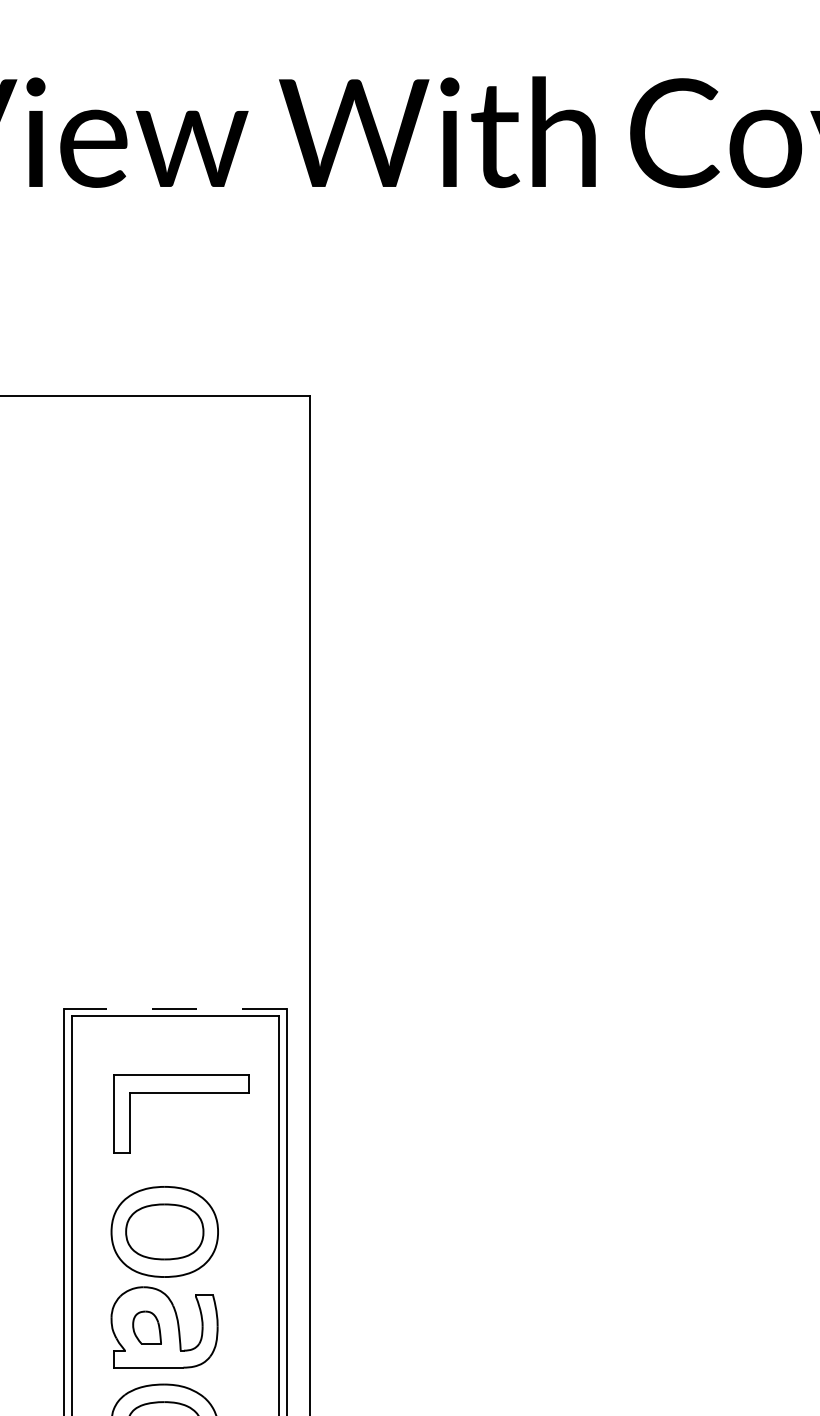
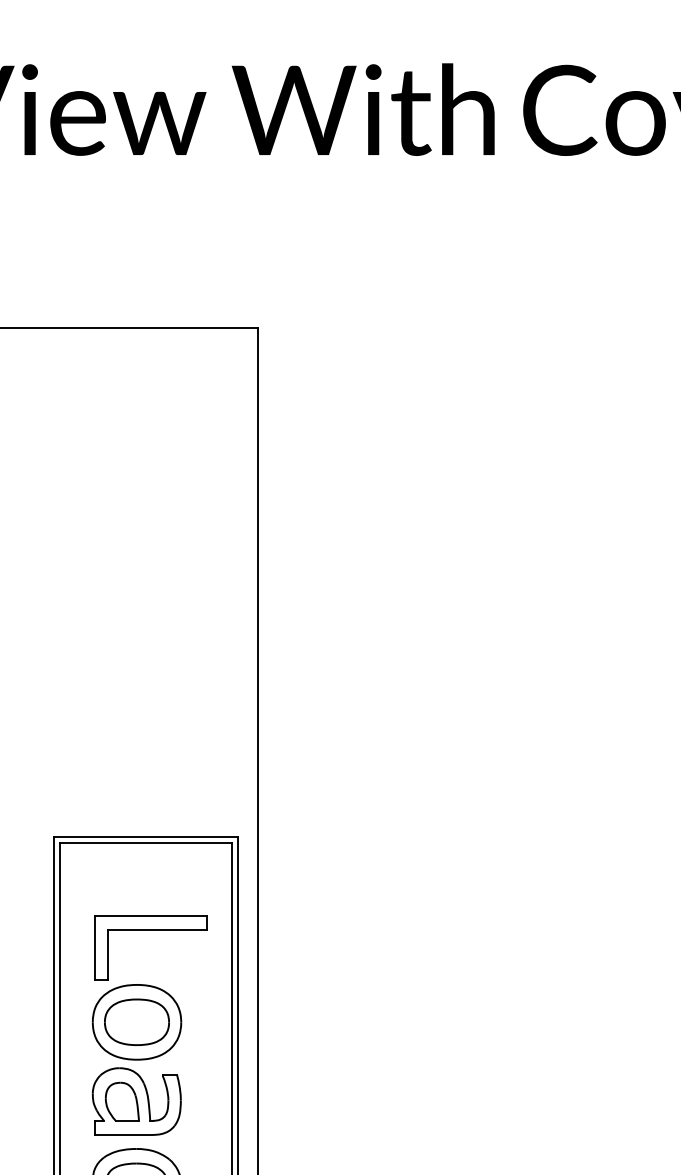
line: (175, 1008) -> (145, 836), dashed -> solid
part: (181, 1093) -> (150, 930), moved
part: (146, 1327) -> (121, 1101), size x1.43

